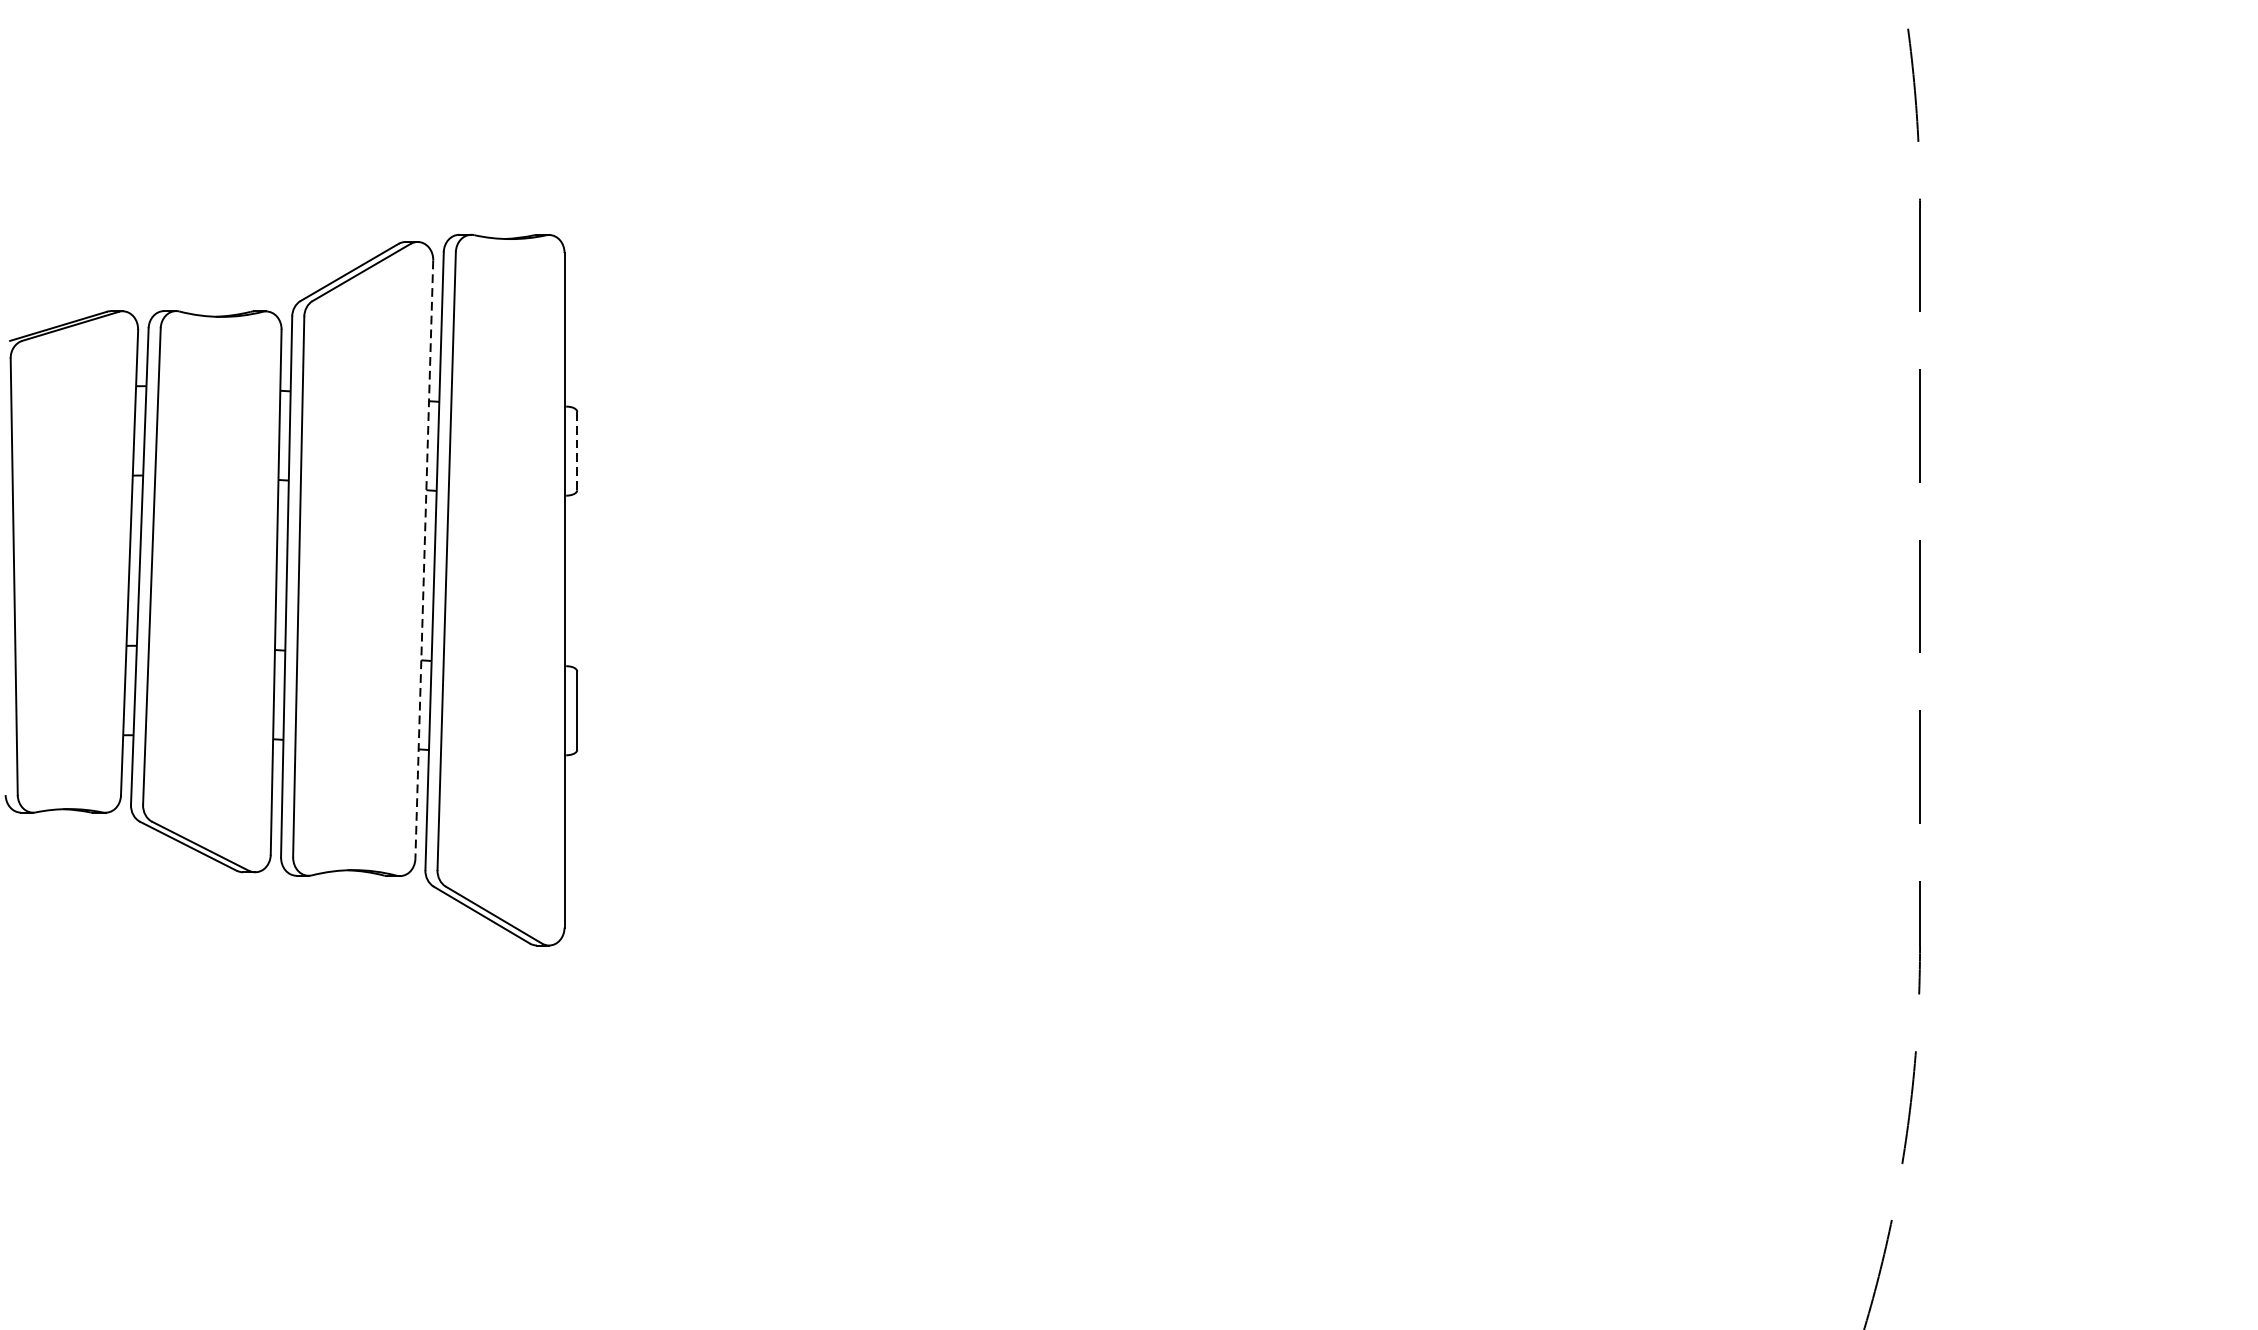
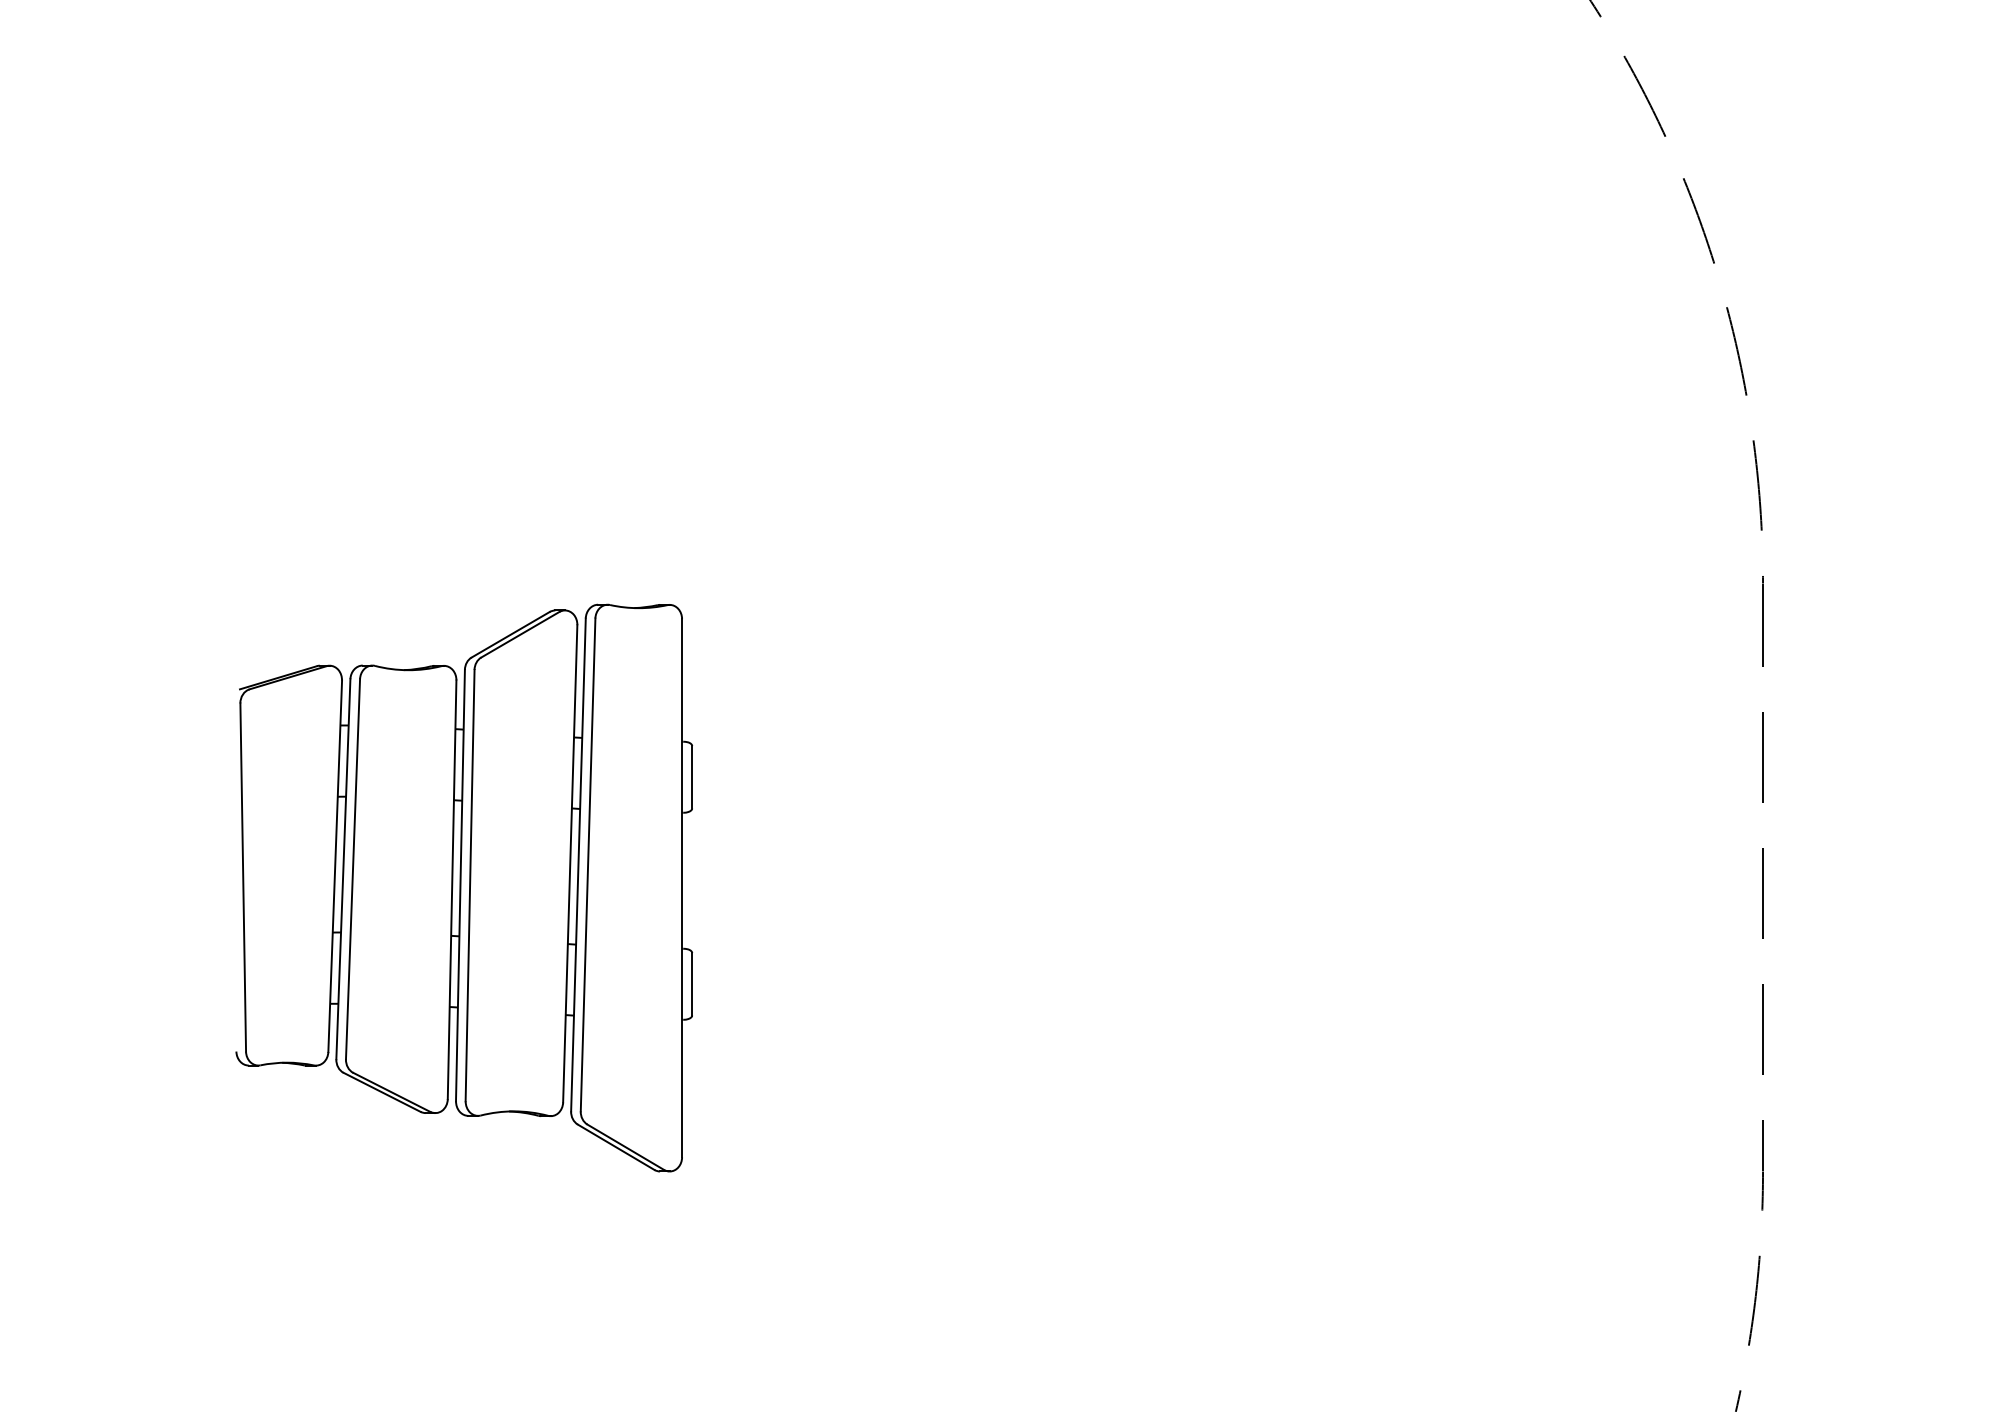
line: (577, 451) -> (692, 777), dashed -> solid
line: (424, 559) -> (570, 863), dashed -> solid

